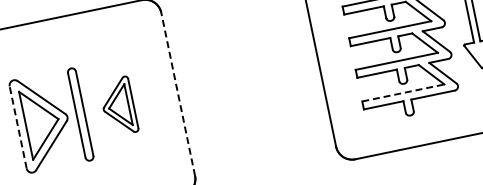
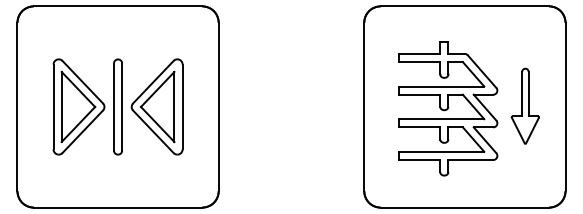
line: (403, 92) -> (442, 151), dashed -> solid
line: (177, 93) -> (218, 106), dashed -> solid
part: (117, 106) -> (156, 106), size x1.67
line: (18, 127) -> (53, 106), dashed -> solid

